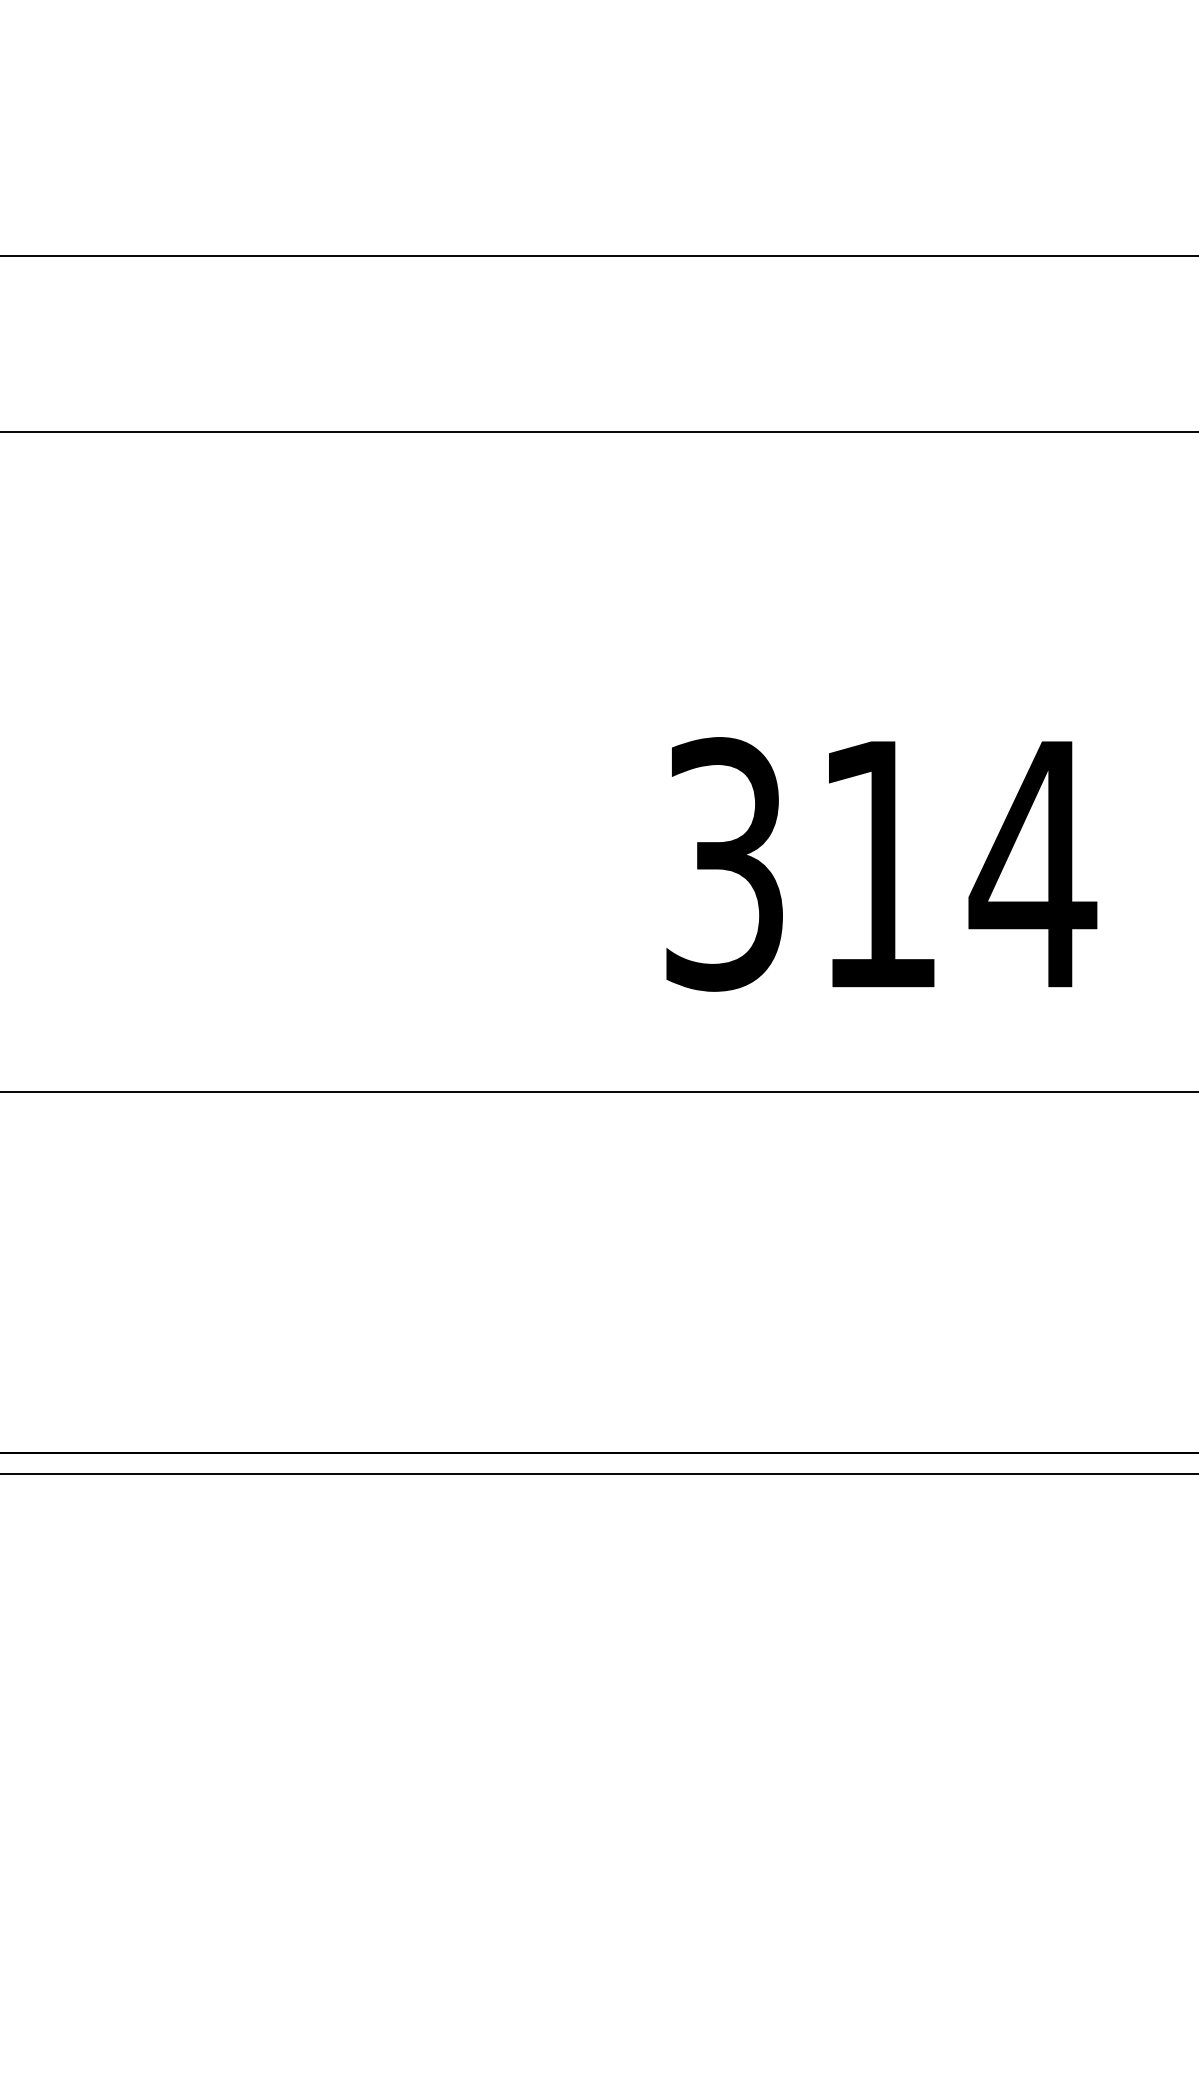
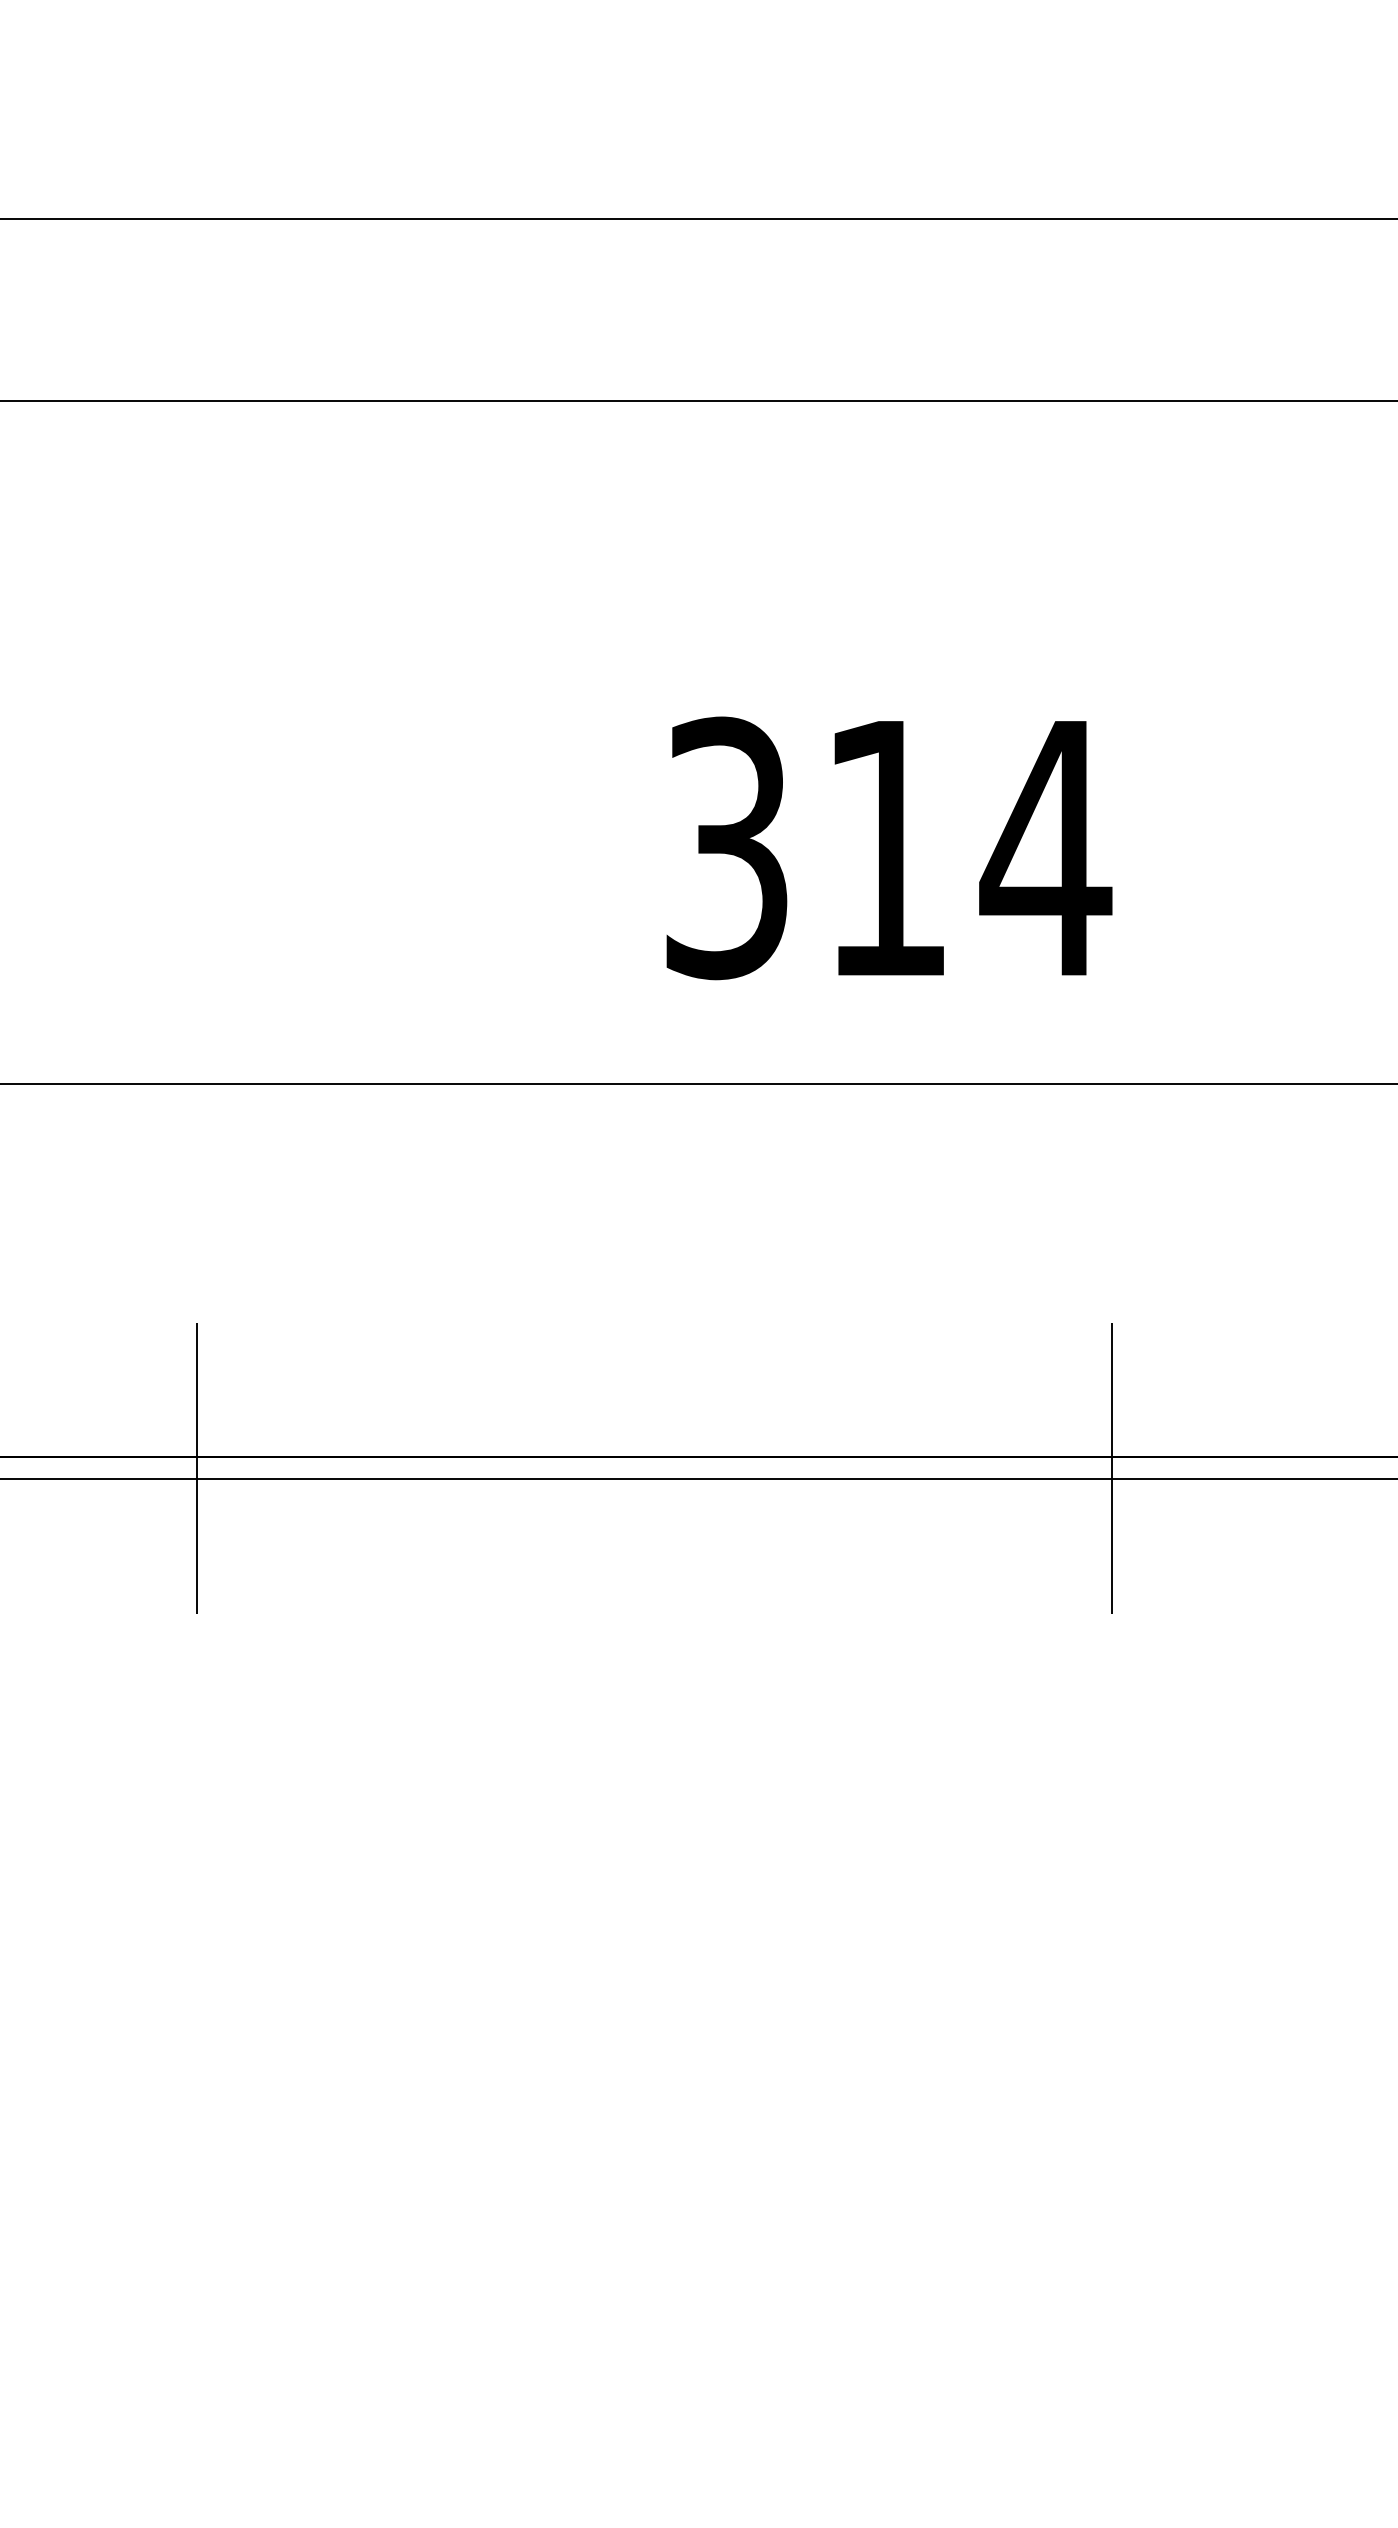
line: (212, 1463) -> (197, 1468), added
line: (1097, 1463) -> (1112, 1468), added

